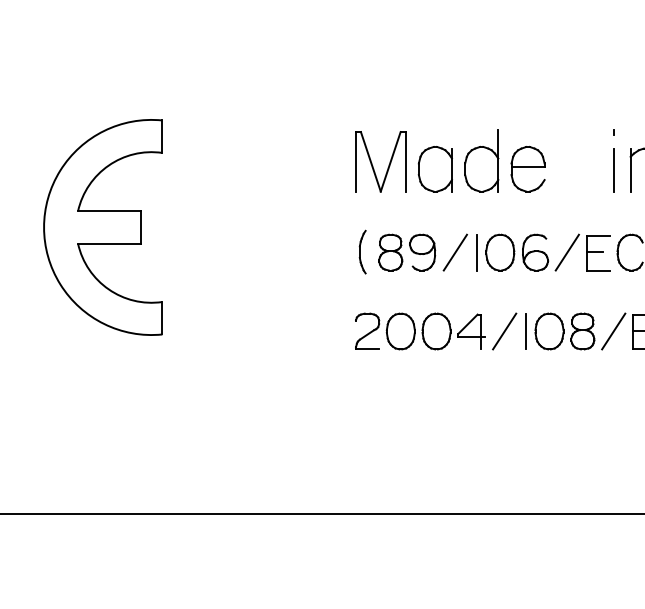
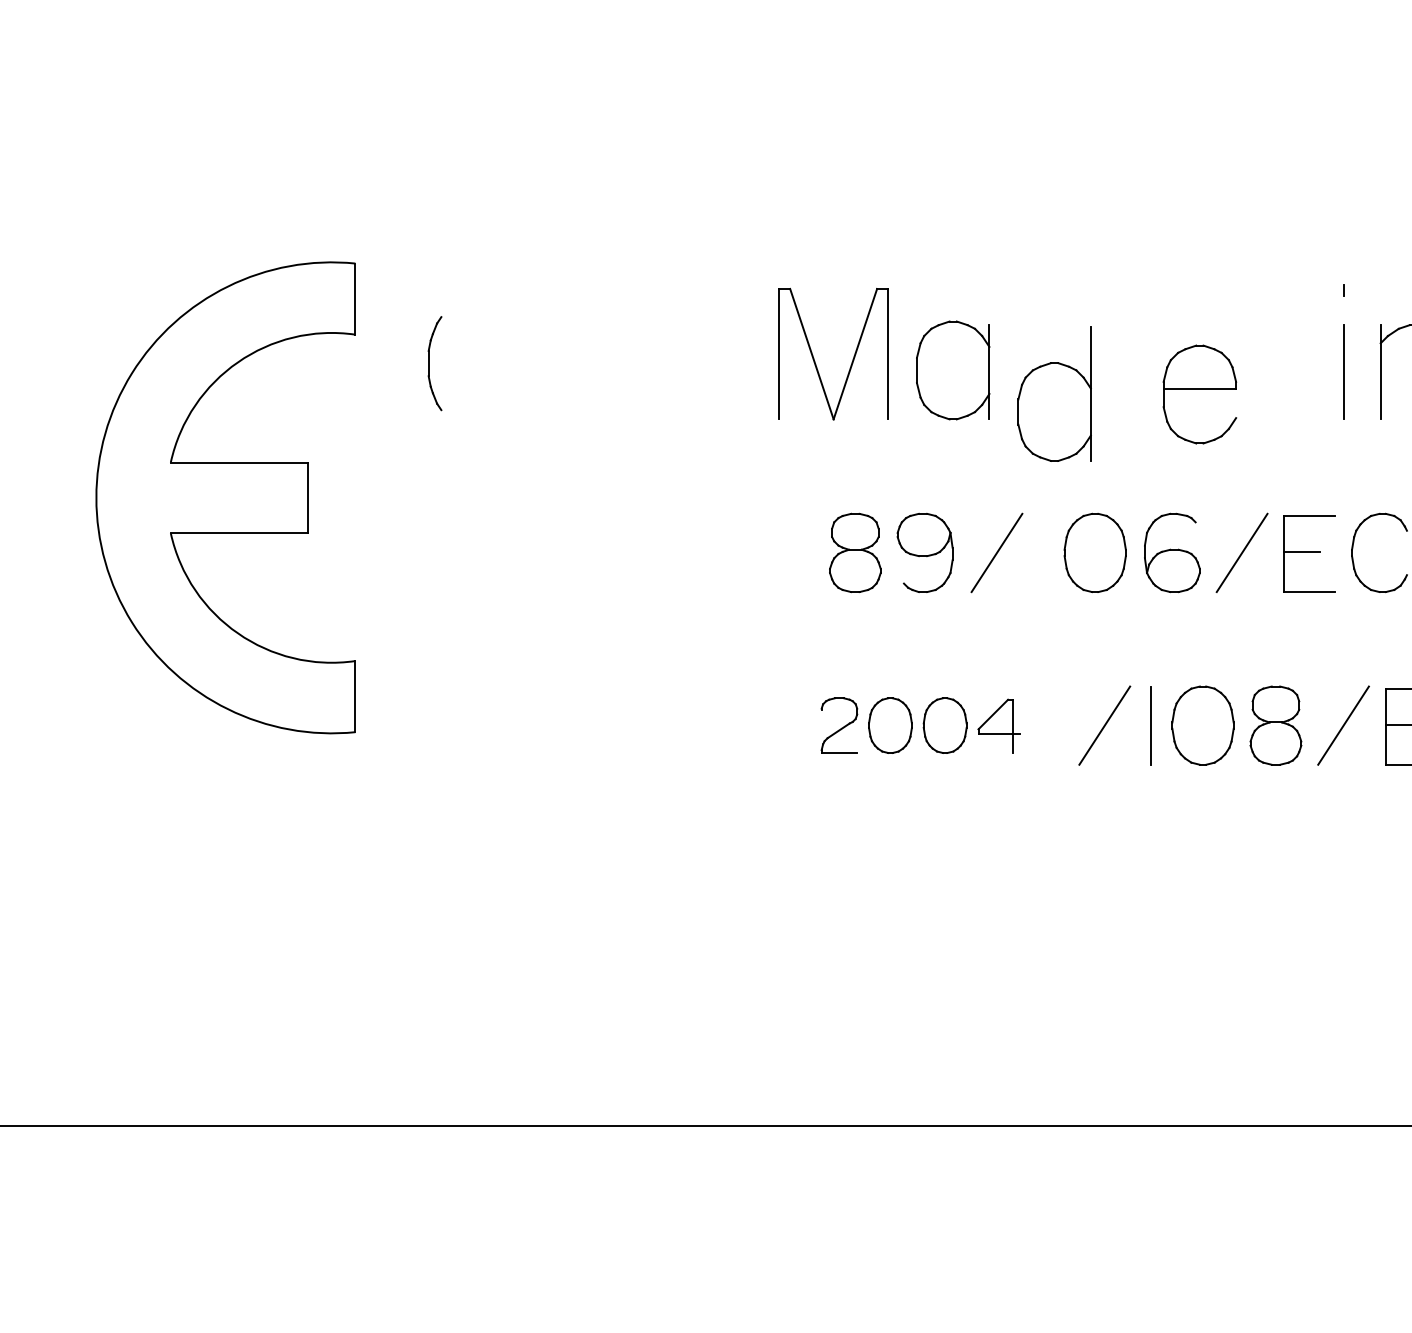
part: (481, 160) -> (1054, 392), moved
part: (527, 169) -> (1198, 395), moved
part: (362, 251) -> (434, 362), moved
line: (476, 252) -> (1043, 552), removed
part: (420, 331) -> (920, 725), size x0.7

